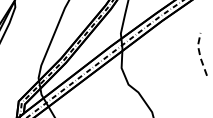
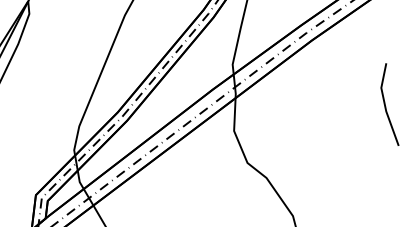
line: (199, 54) -> (384, 104), dashed -> solid

